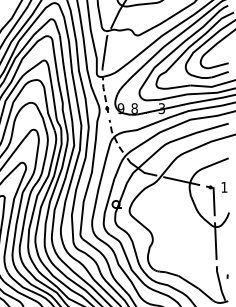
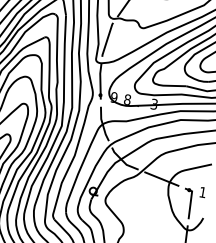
line: (104, 94) -> (100, 80), dashed -> solid
line: (114, 136) -> (103, 123), dashed -> solid

